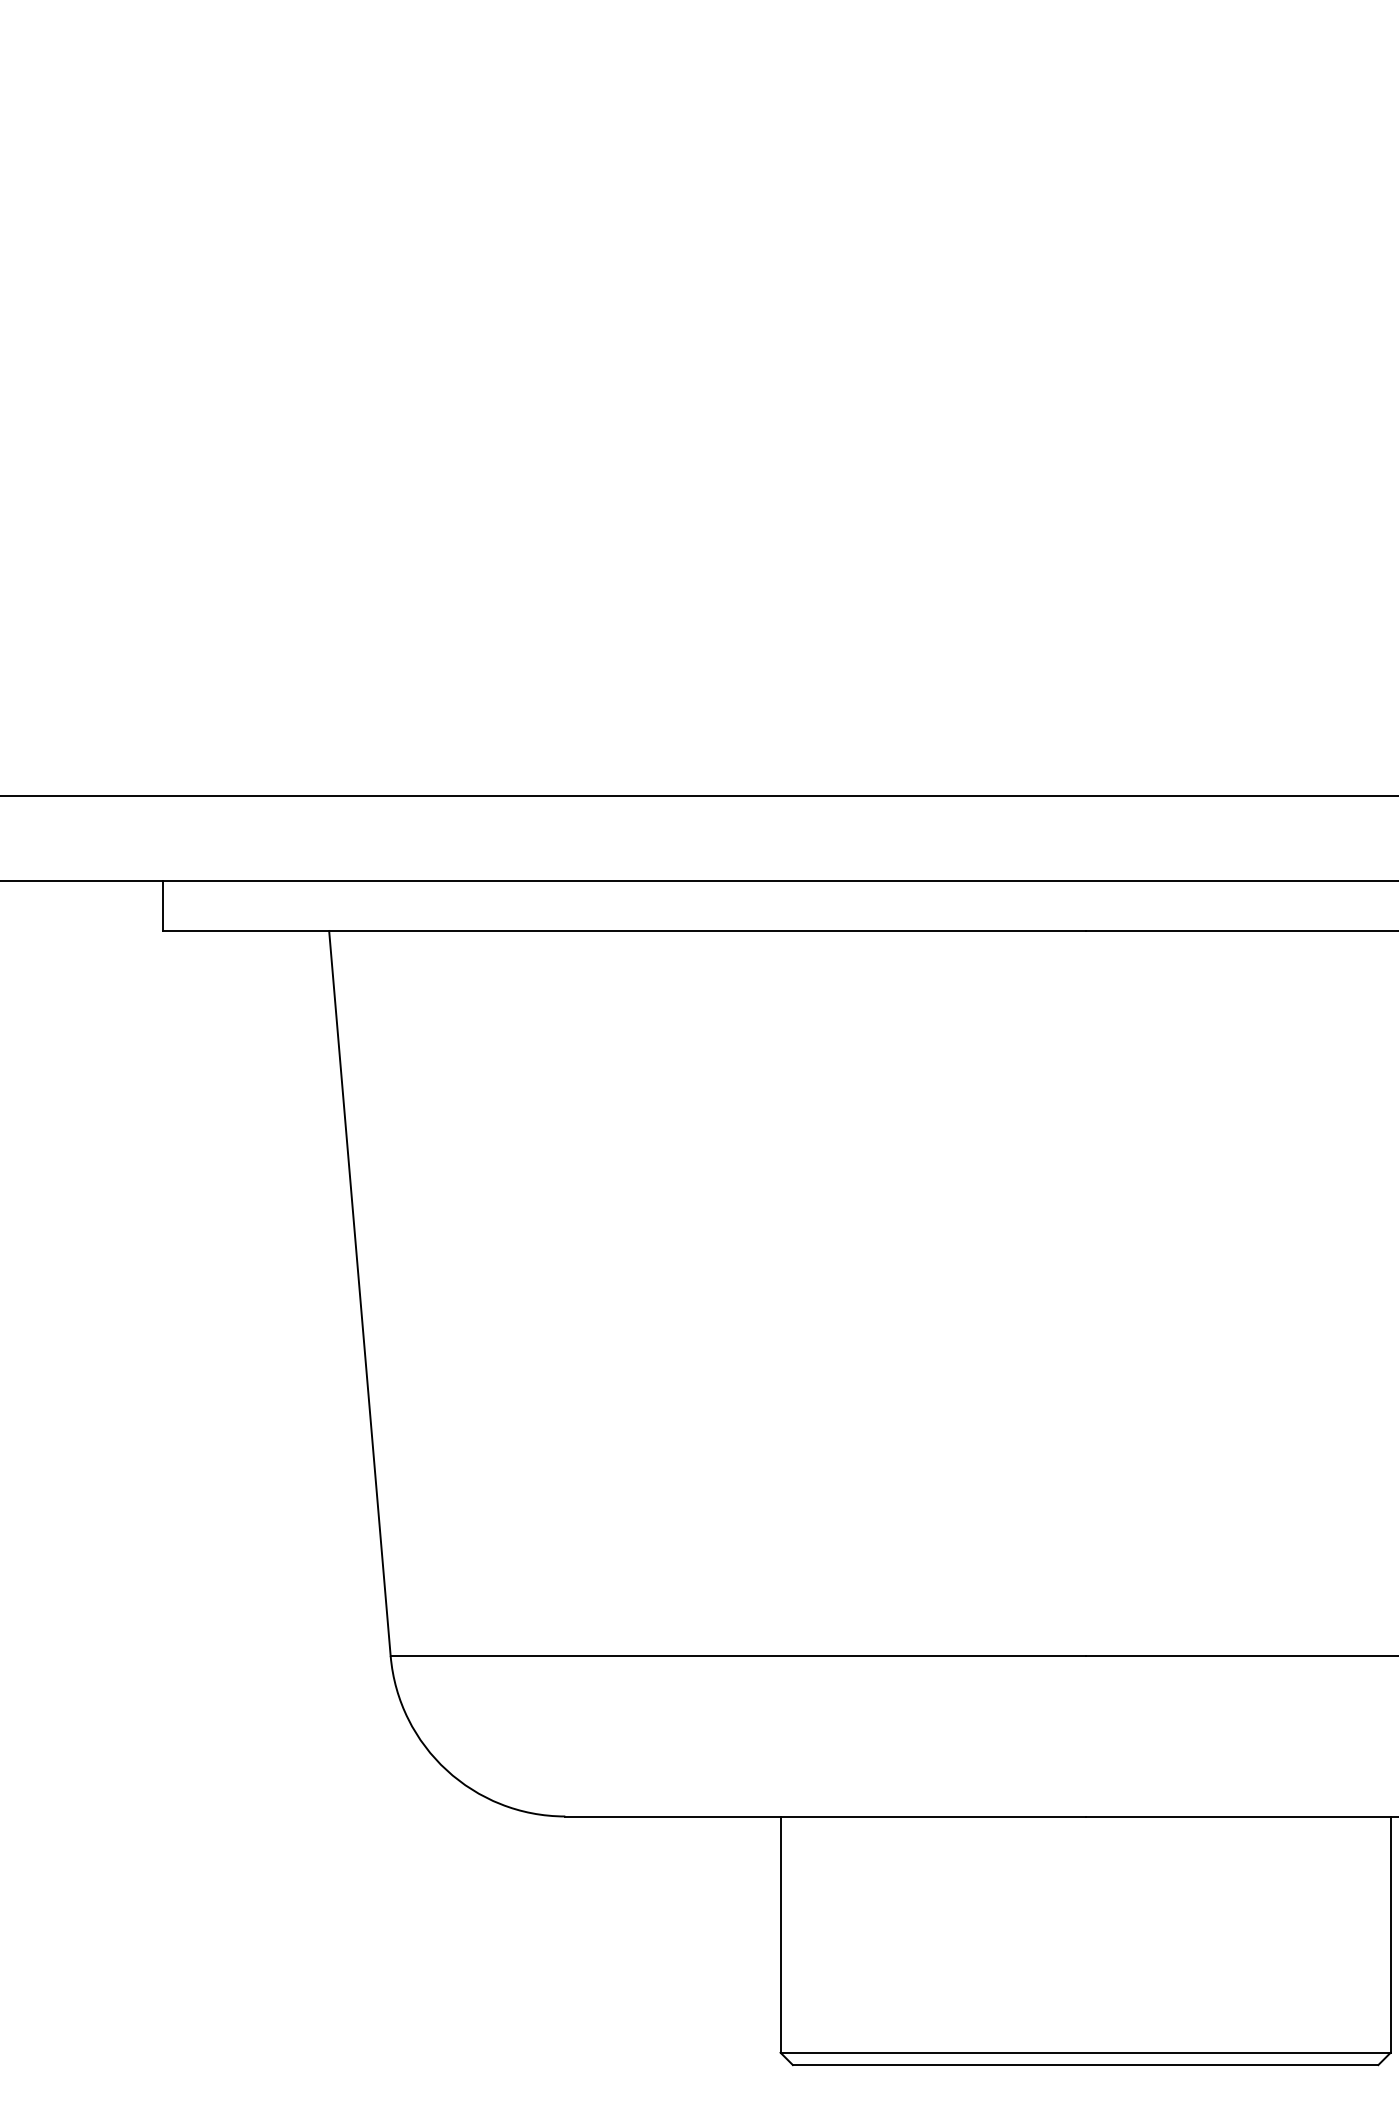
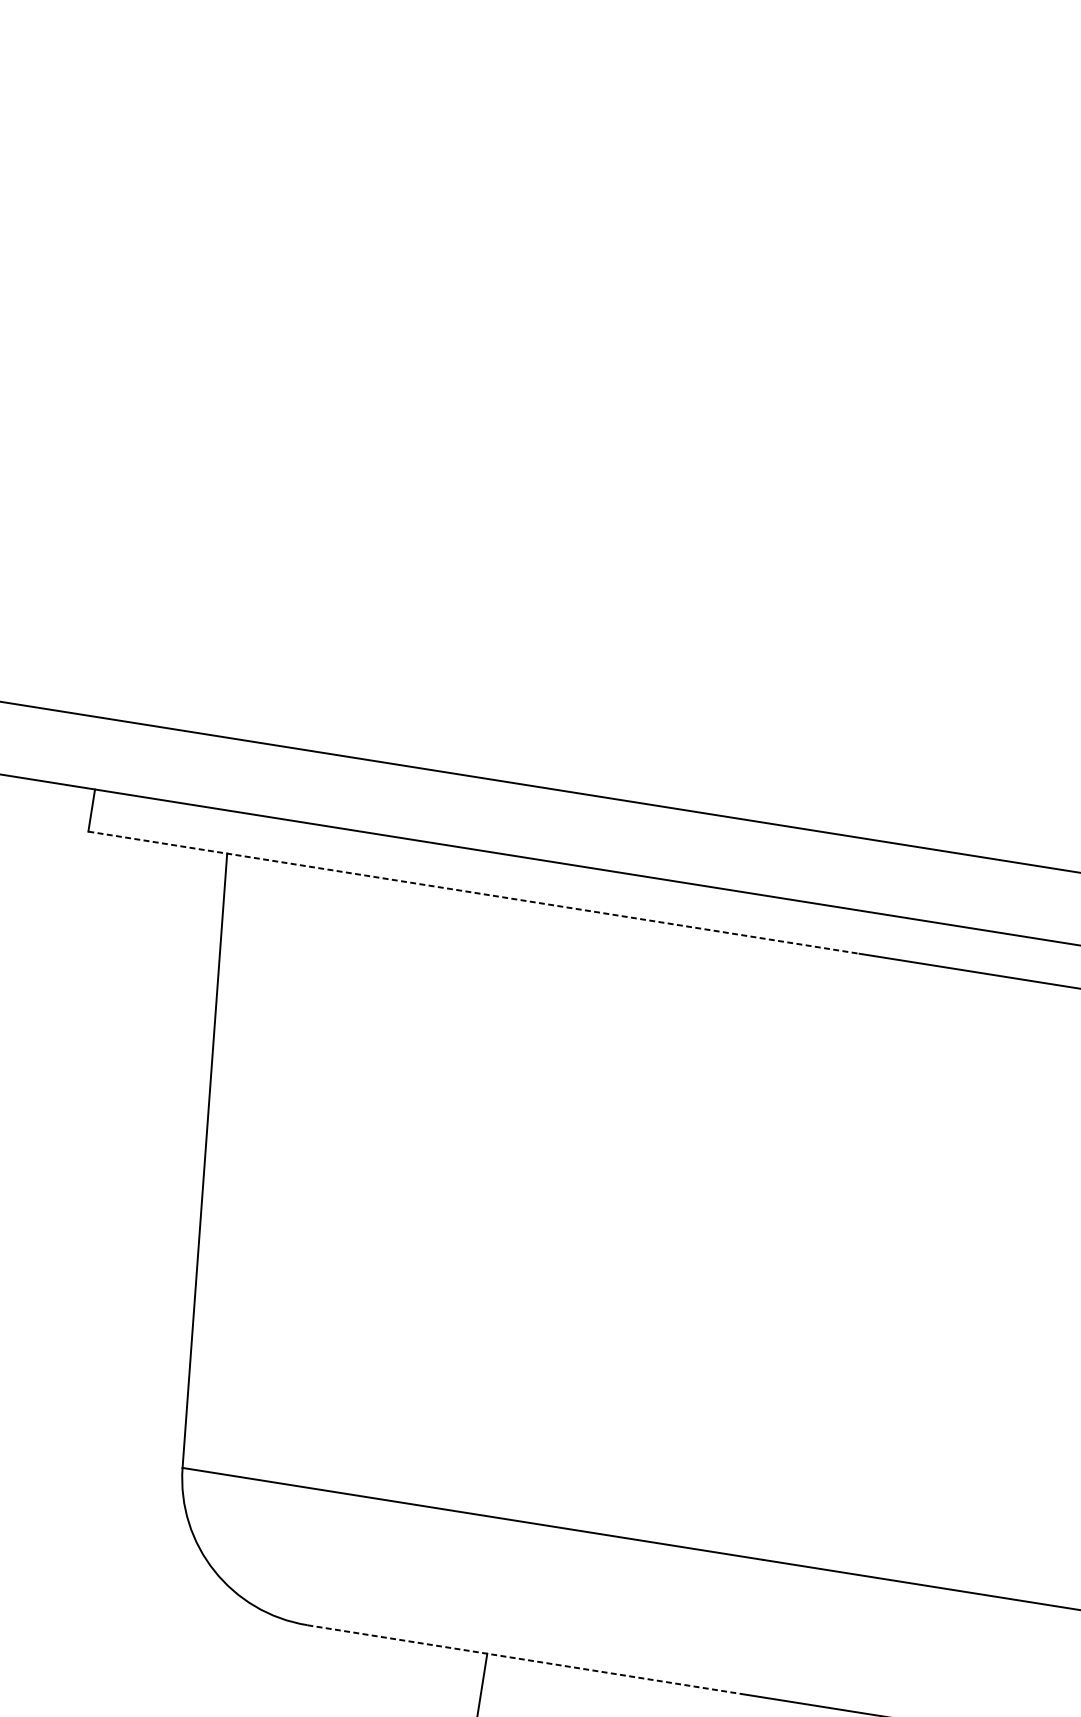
line: (624, 930) -> (474, 892), solid -> dashed
line: (825, 1816) -> (524, 1659), solid -> dashed

